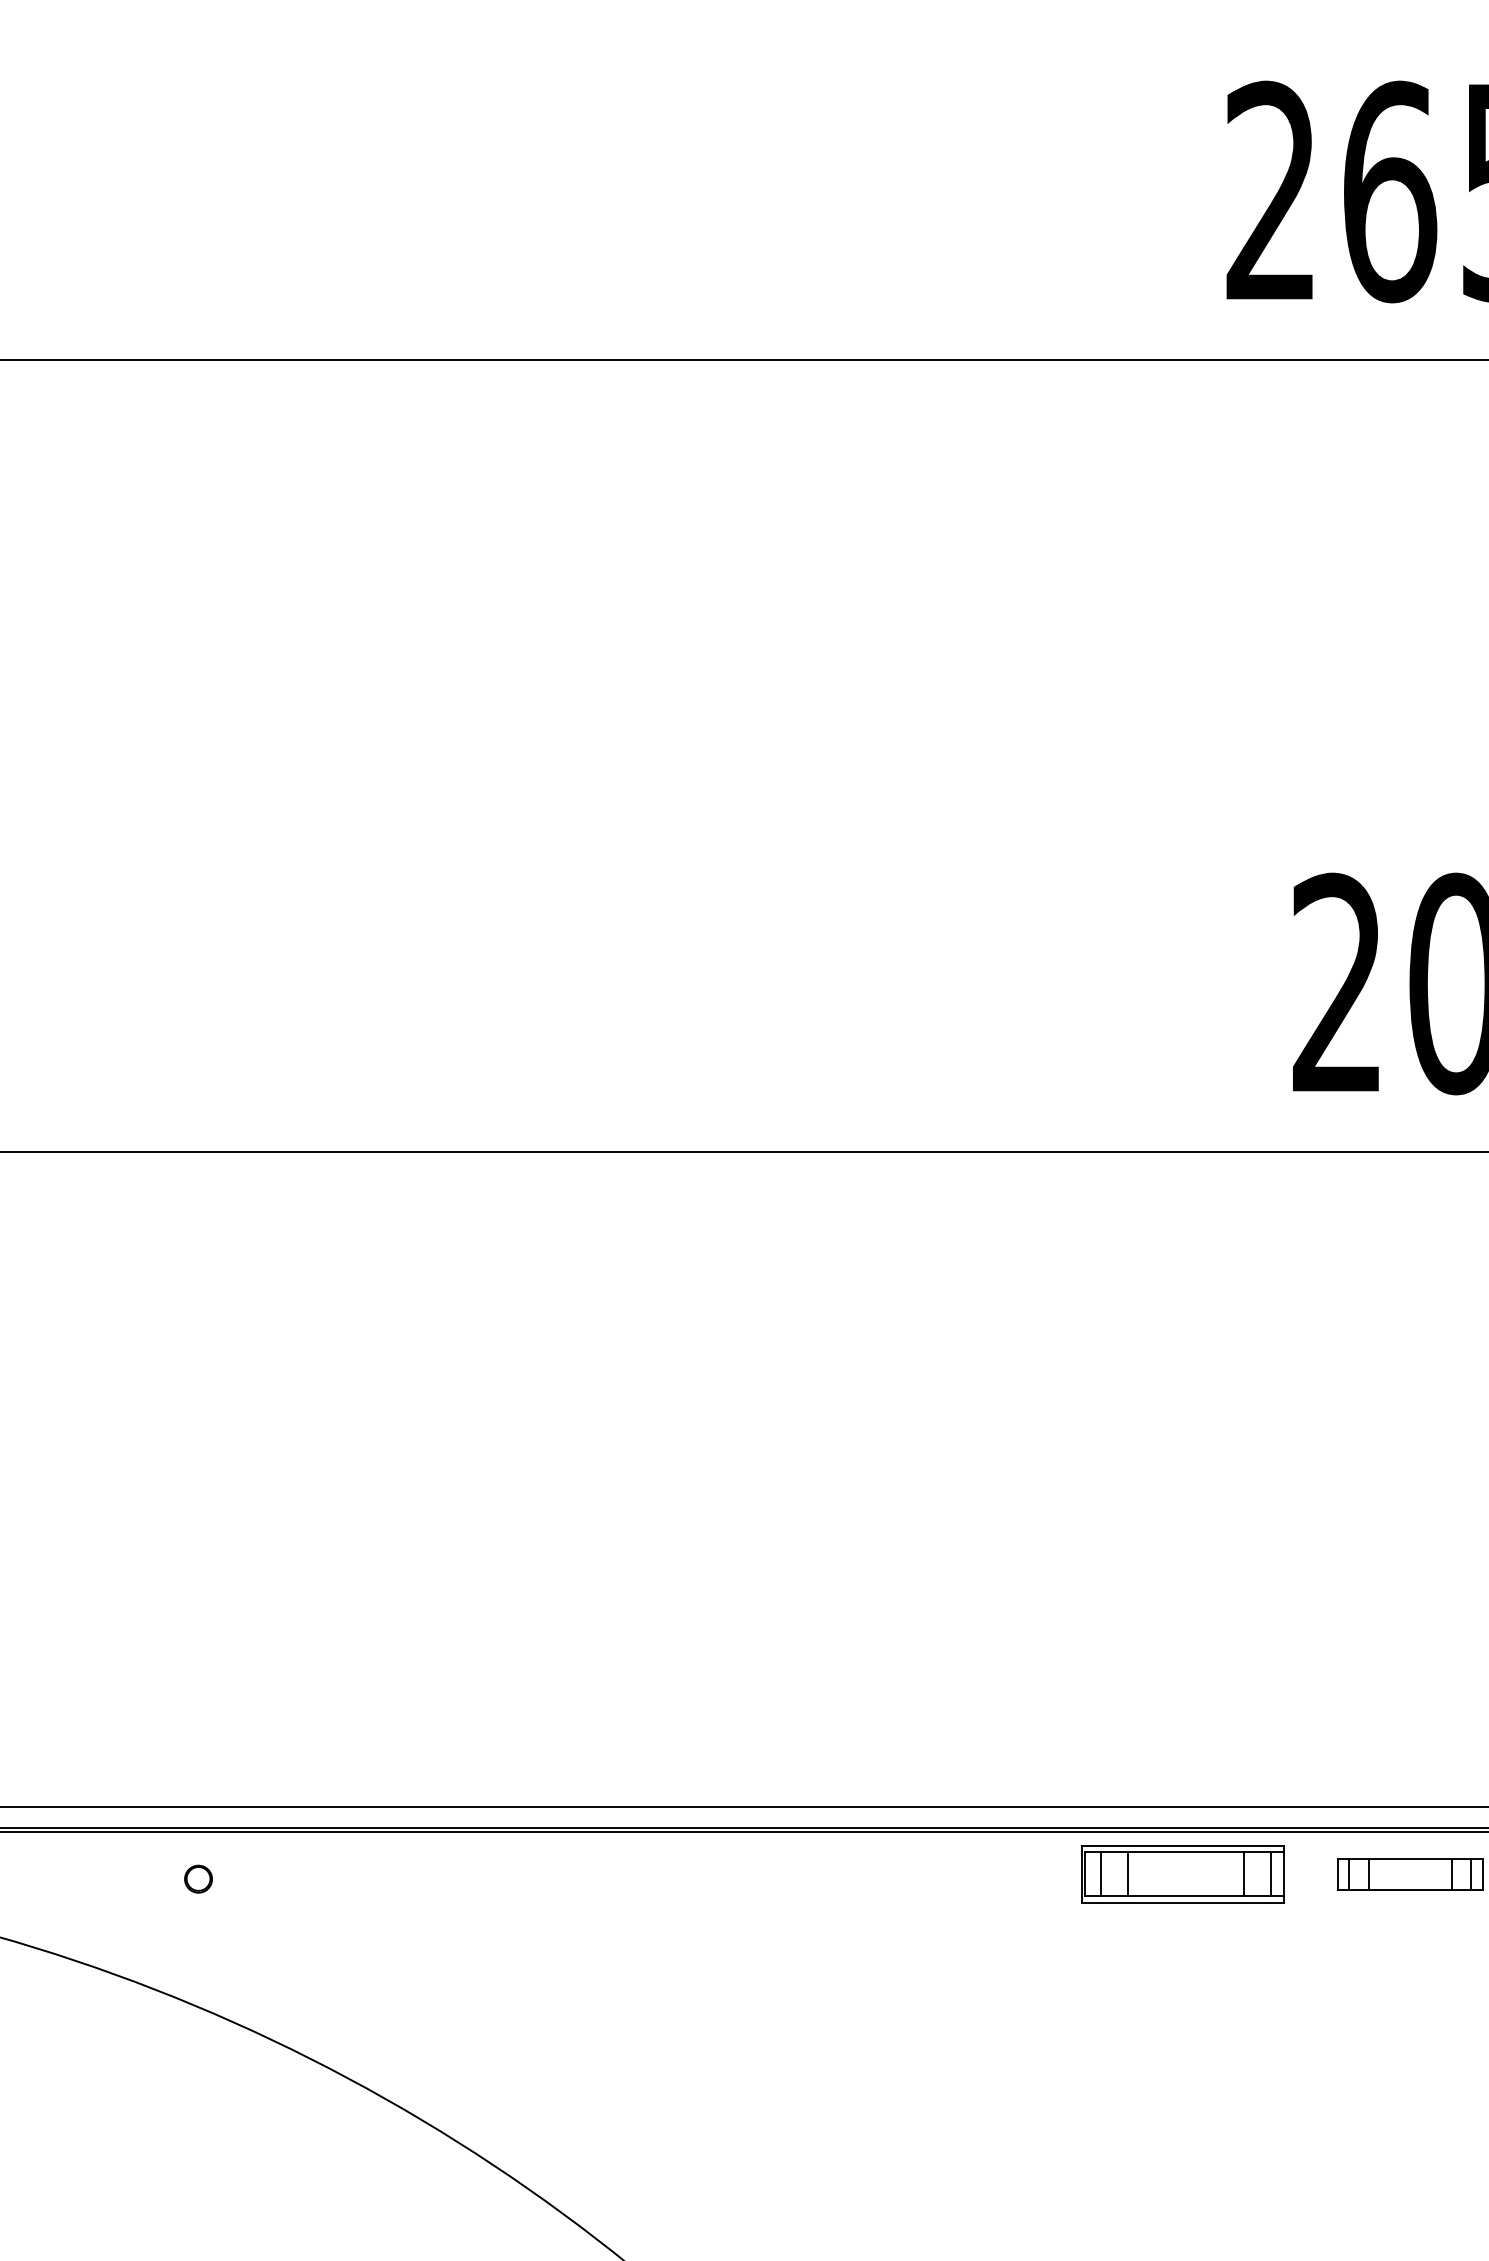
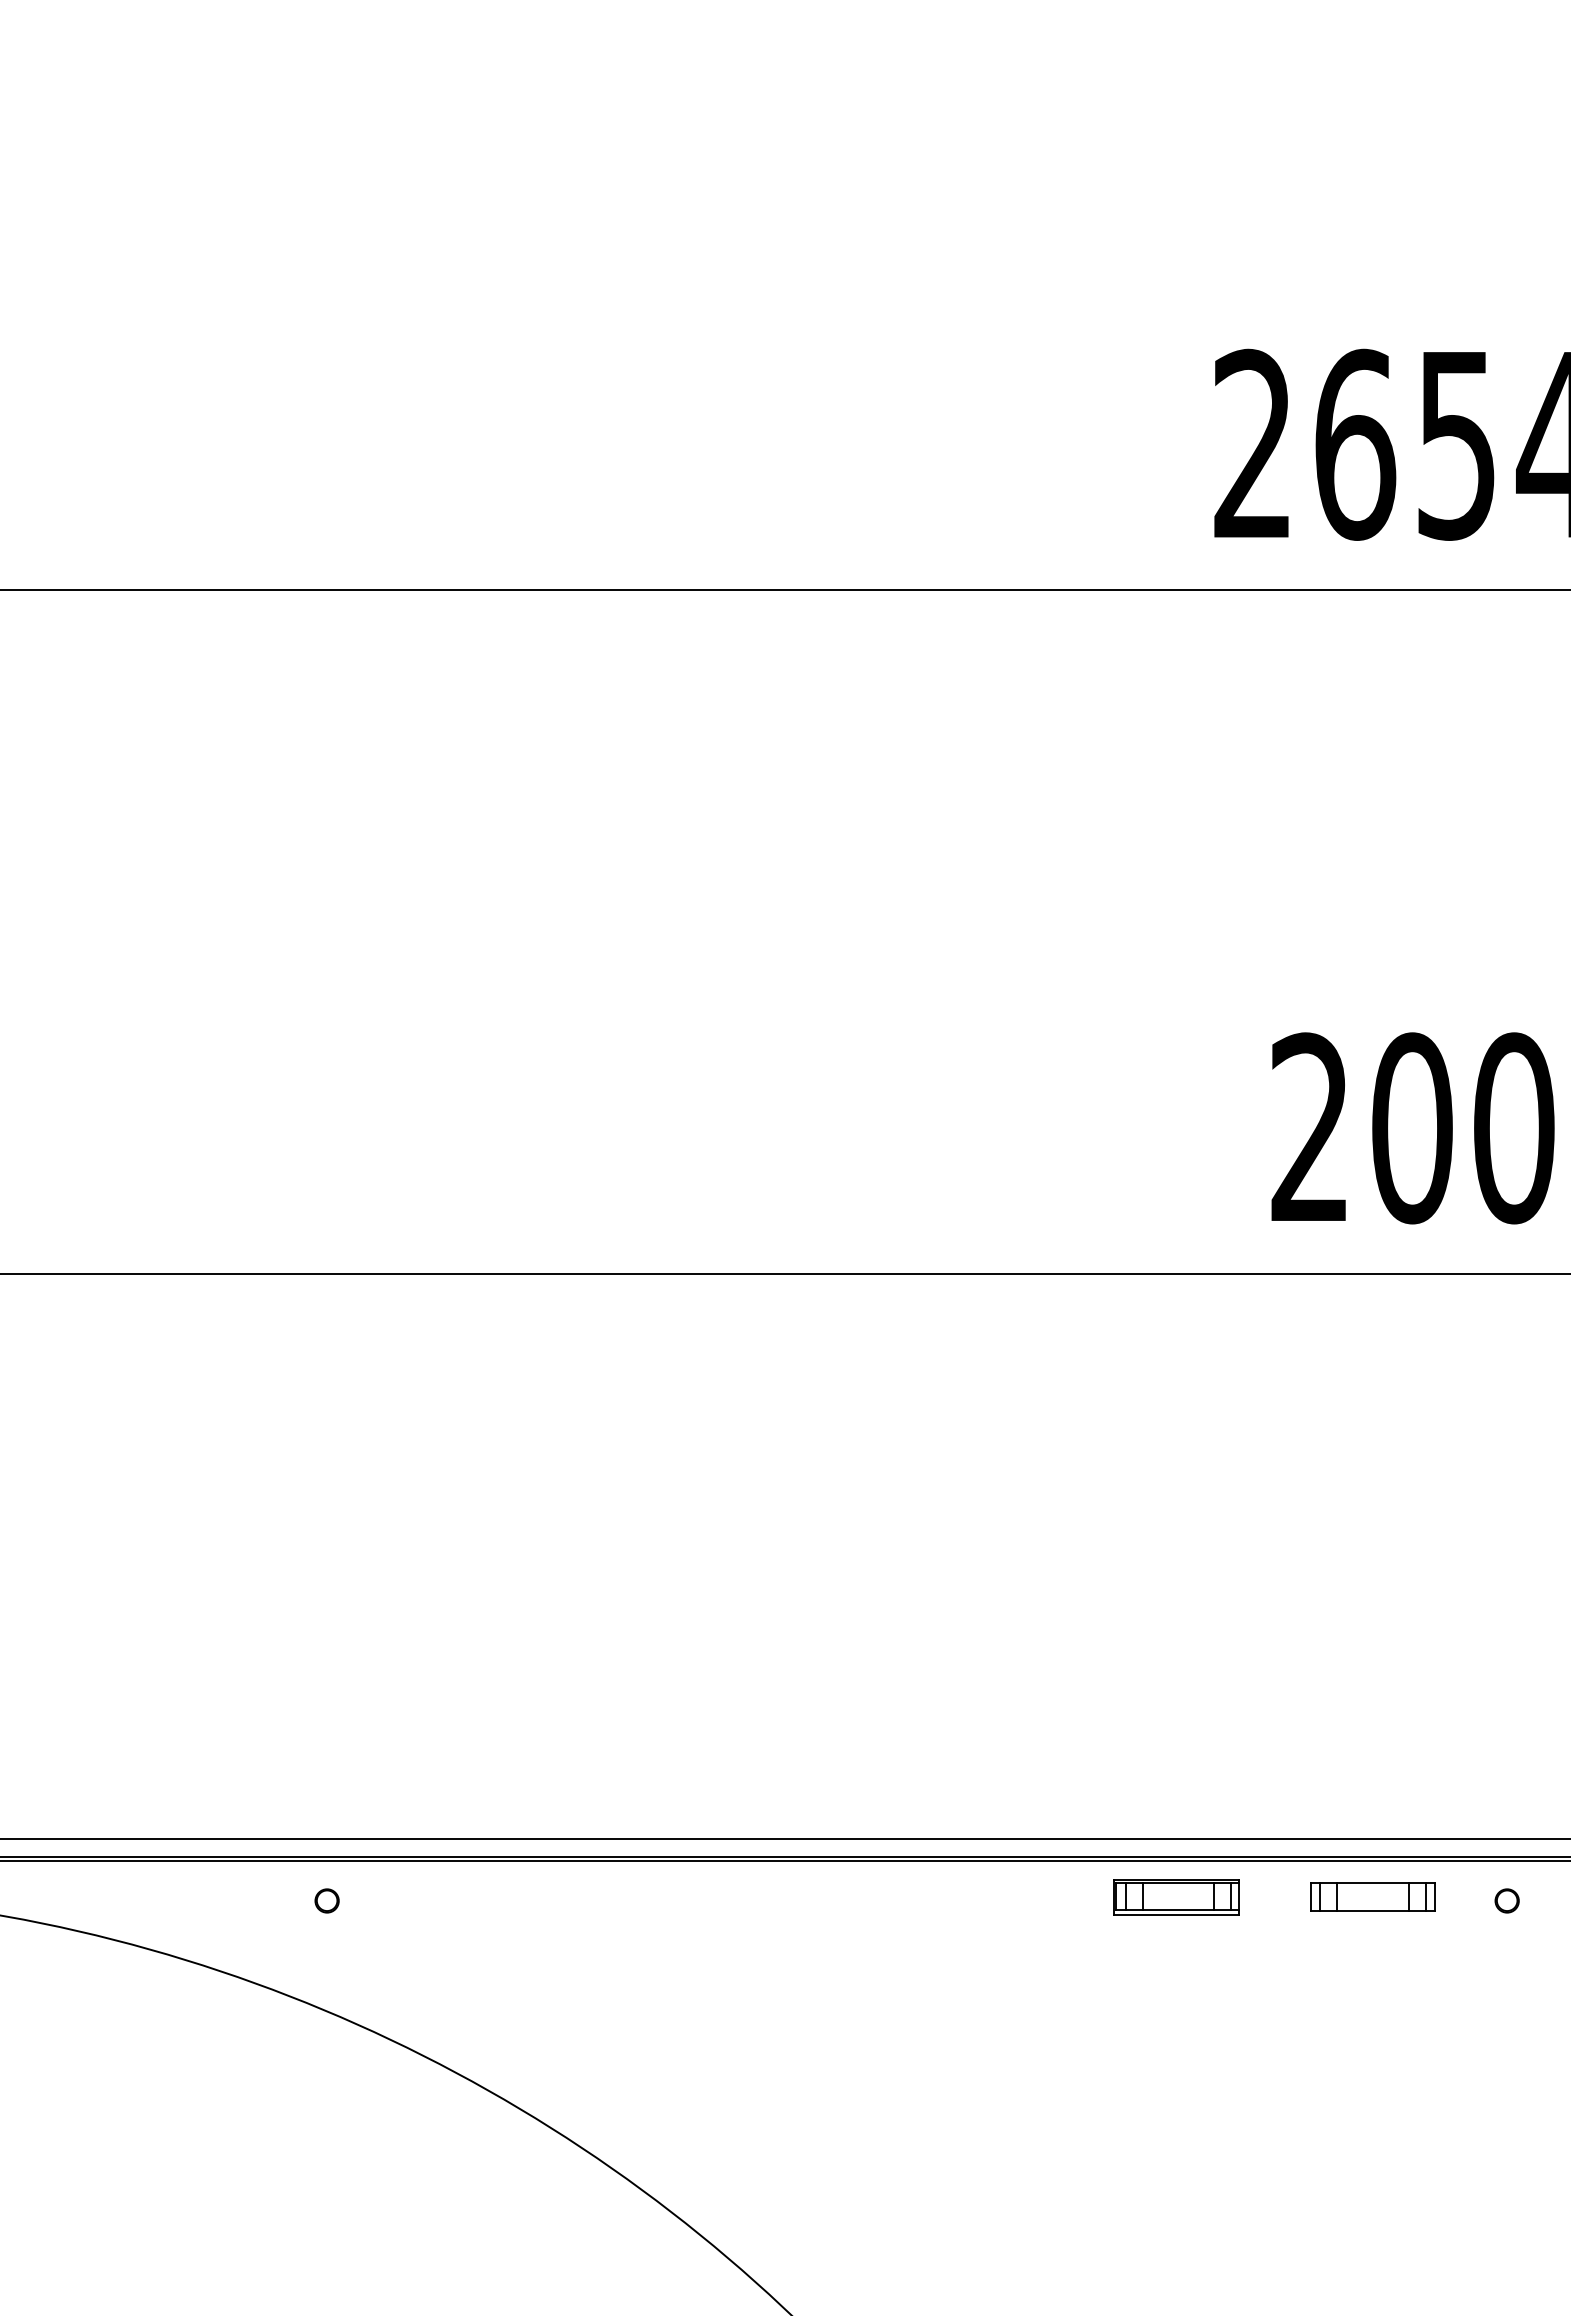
part: (1182, 1875) -> (1176, 1897), size x0.71

